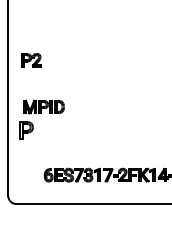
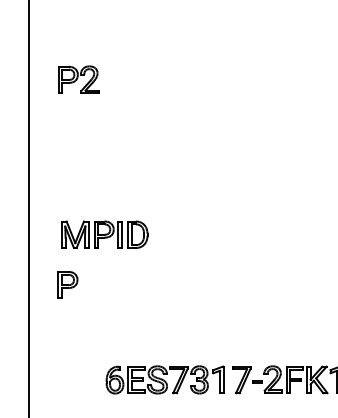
part: (31, 60) -> (78, 80), moved
part: (26, 130) -> (67, 284), size x0.71

